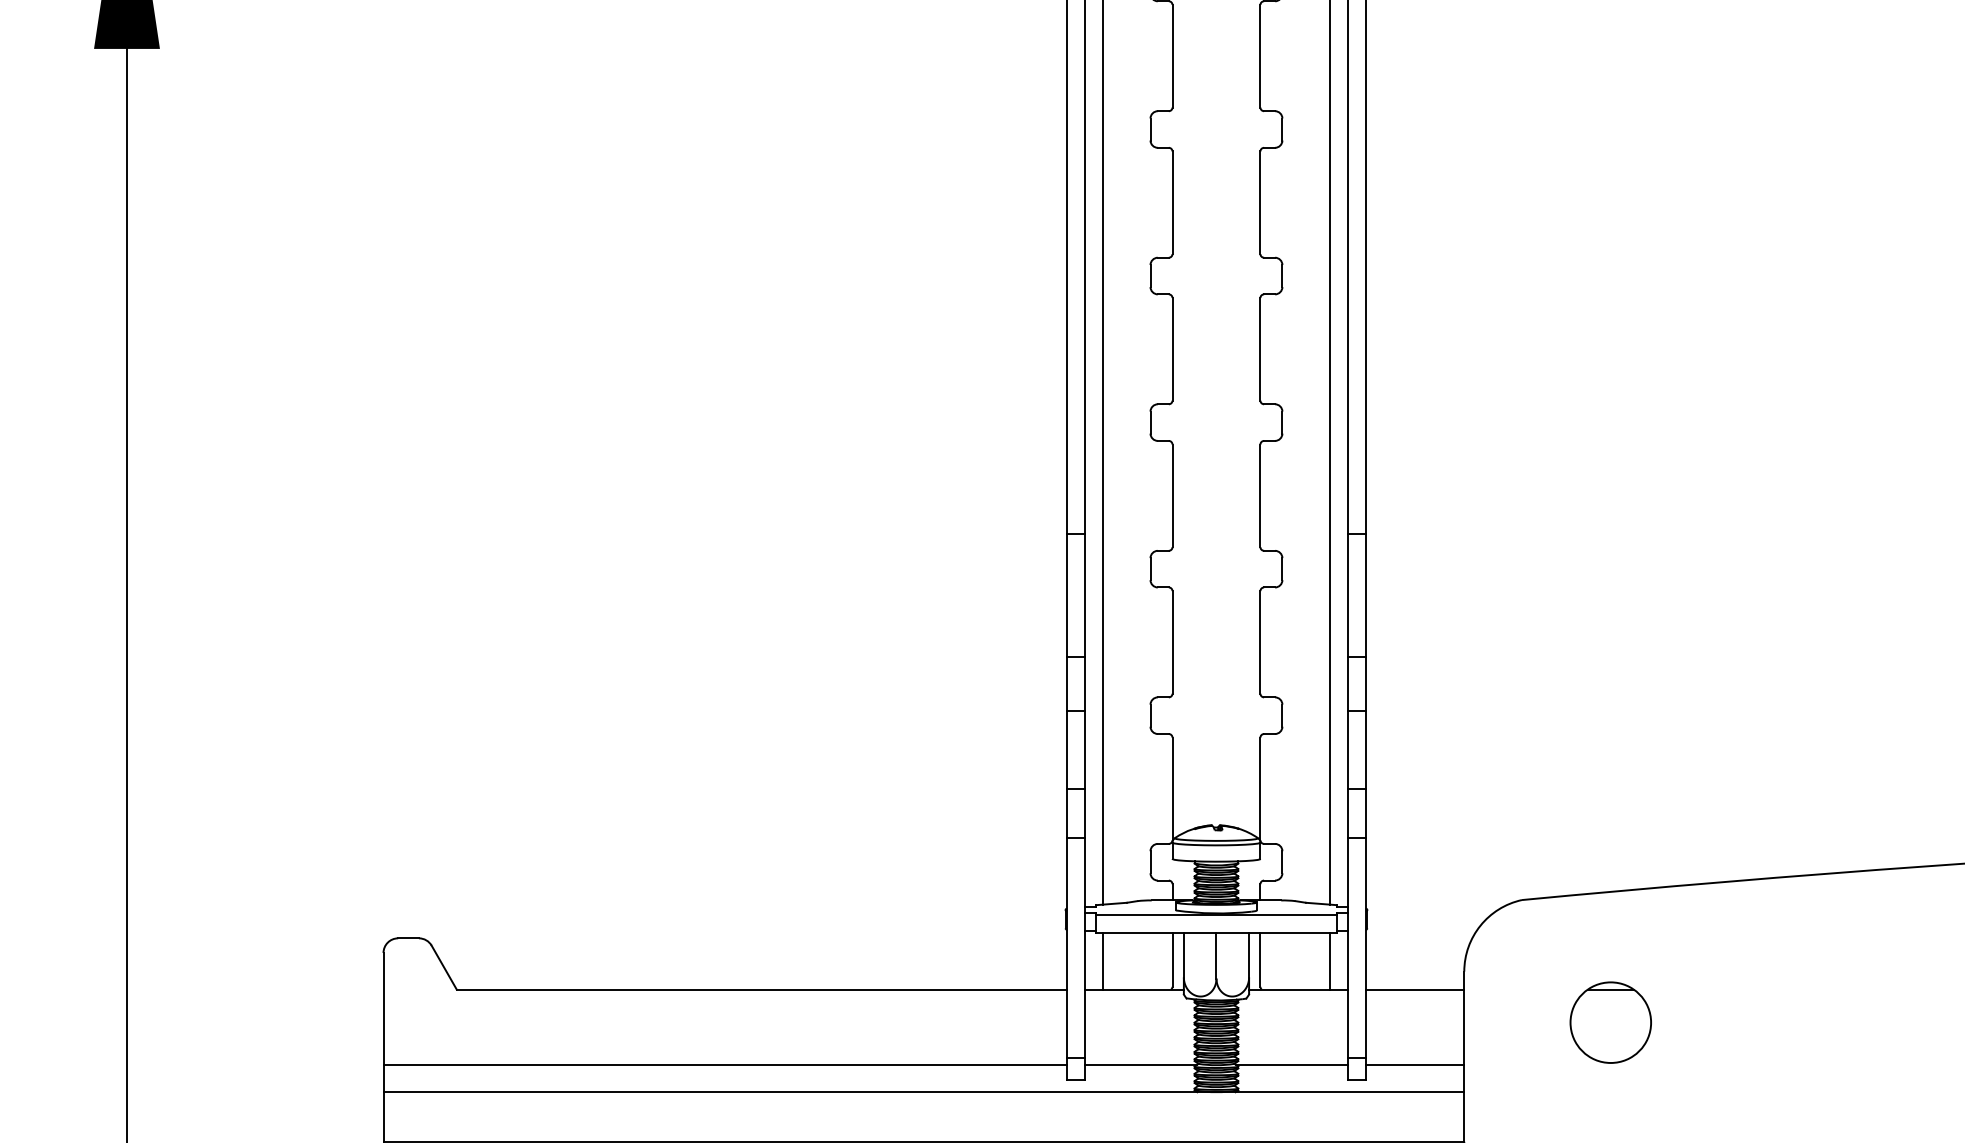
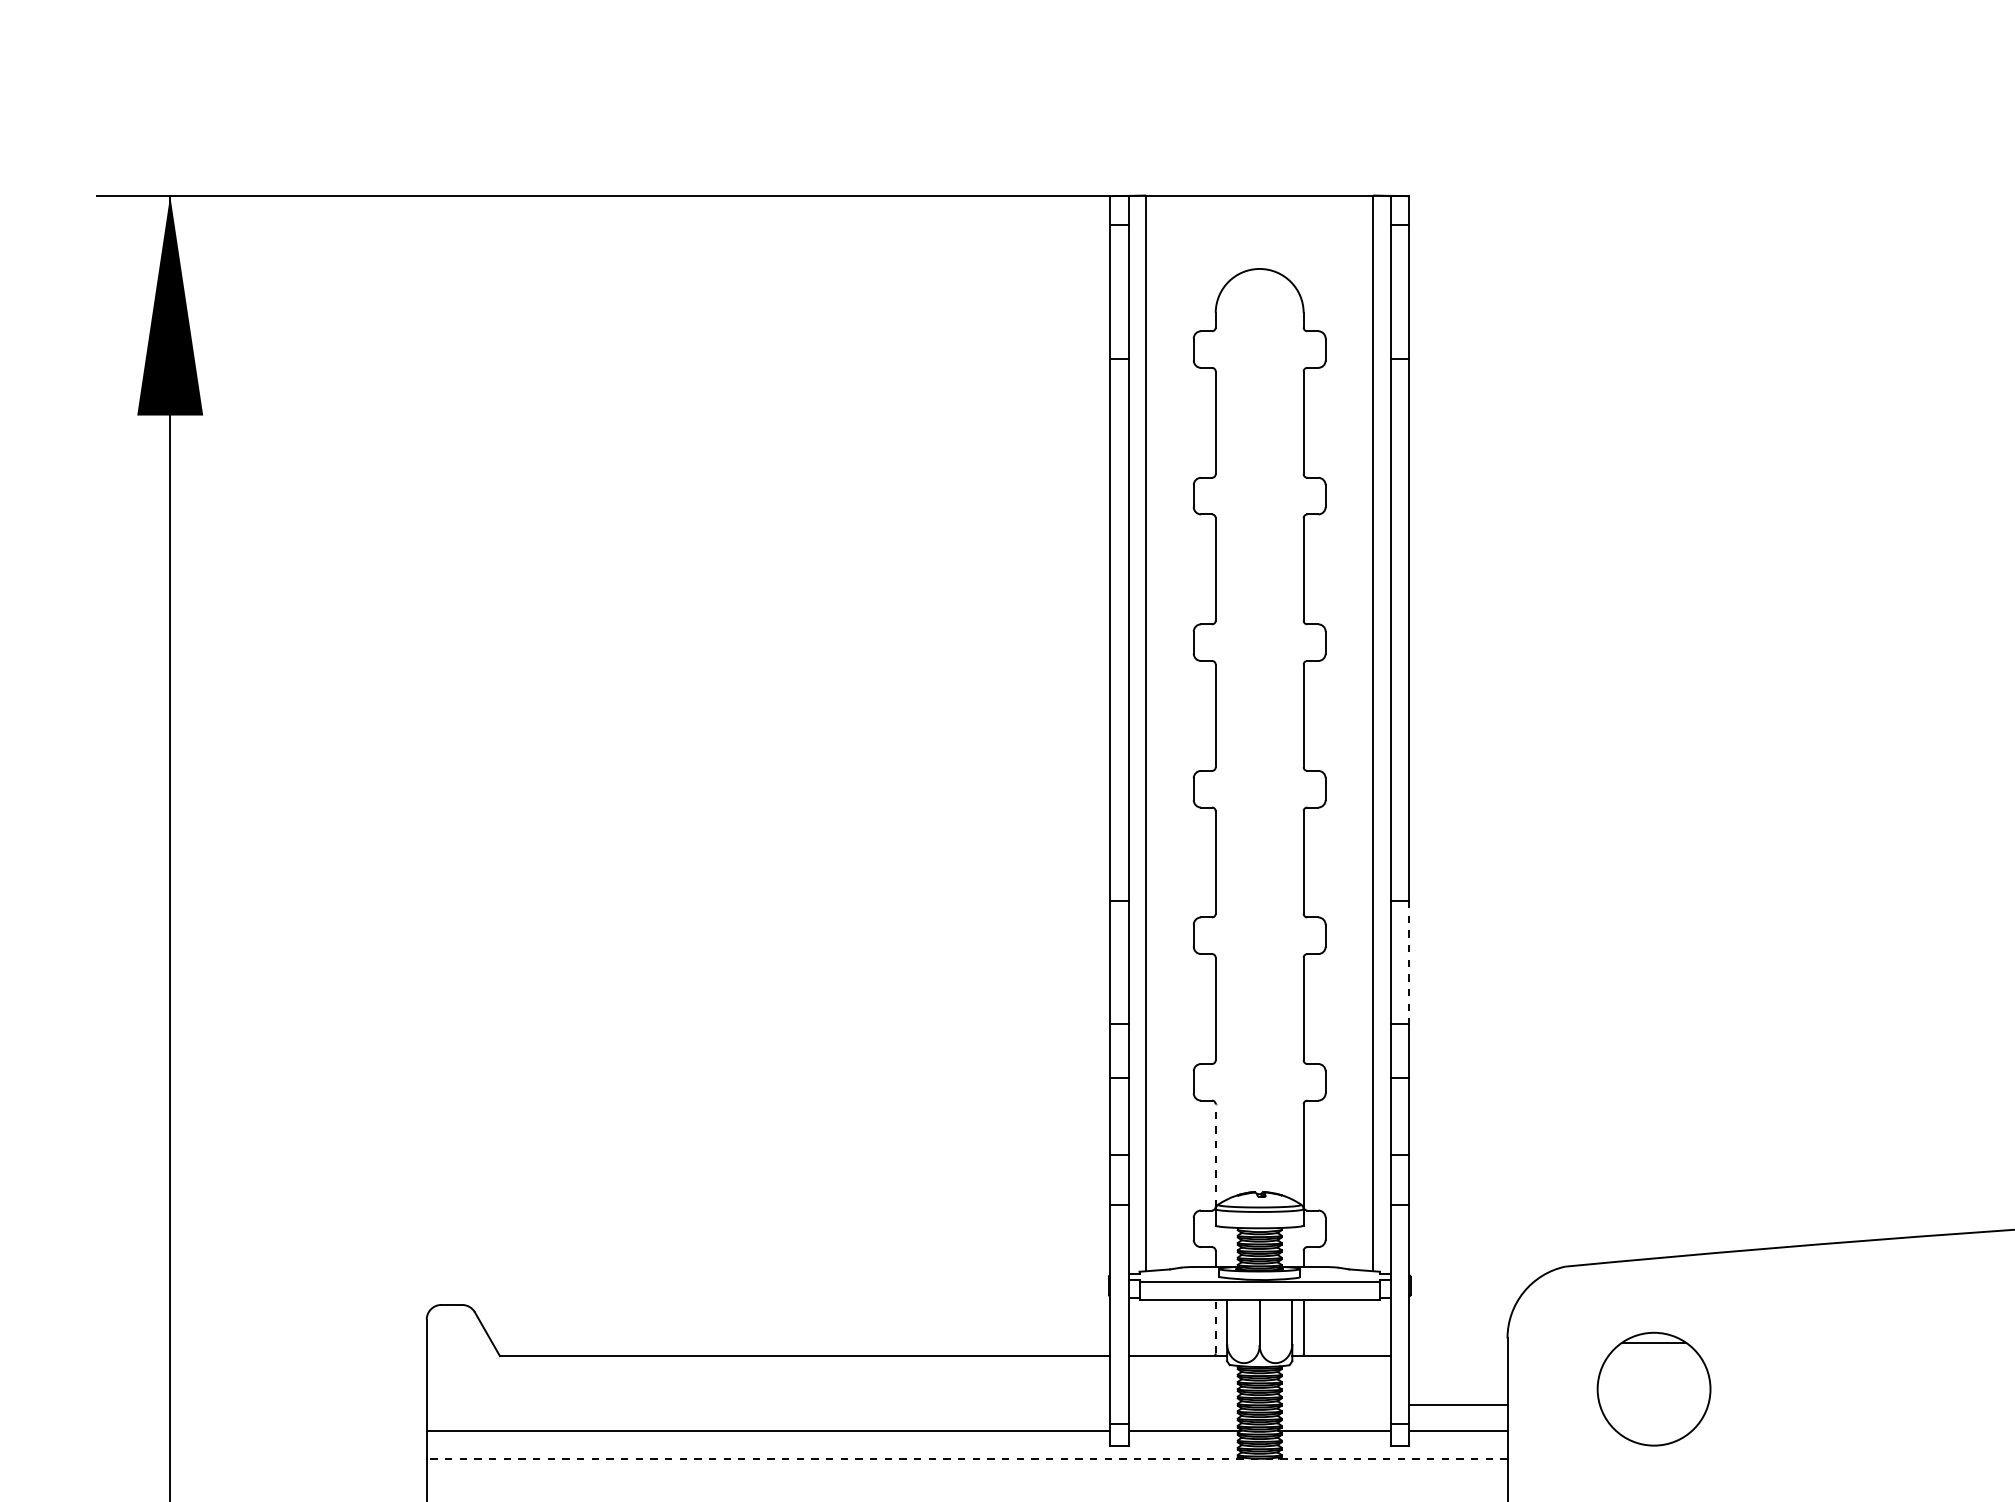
line: (1366, 595) -> (1409, 962), solid -> dashed
line: (1172, 788) -> (1215, 1155), solid -> dashed
line: (1172, 959) -> (1215, 1326), solid -> dashed
line: (1103, 960) -> (1146, 1327), removed
line: (1330, 960) -> (1373, 1327), removed
line: (1415, 989) -> (1458, 1405), moved
part: (1610, 1022) -> (1653, 1389), size x1.4
line: (923, 1091) -> (966, 1458), solid -> dashed

